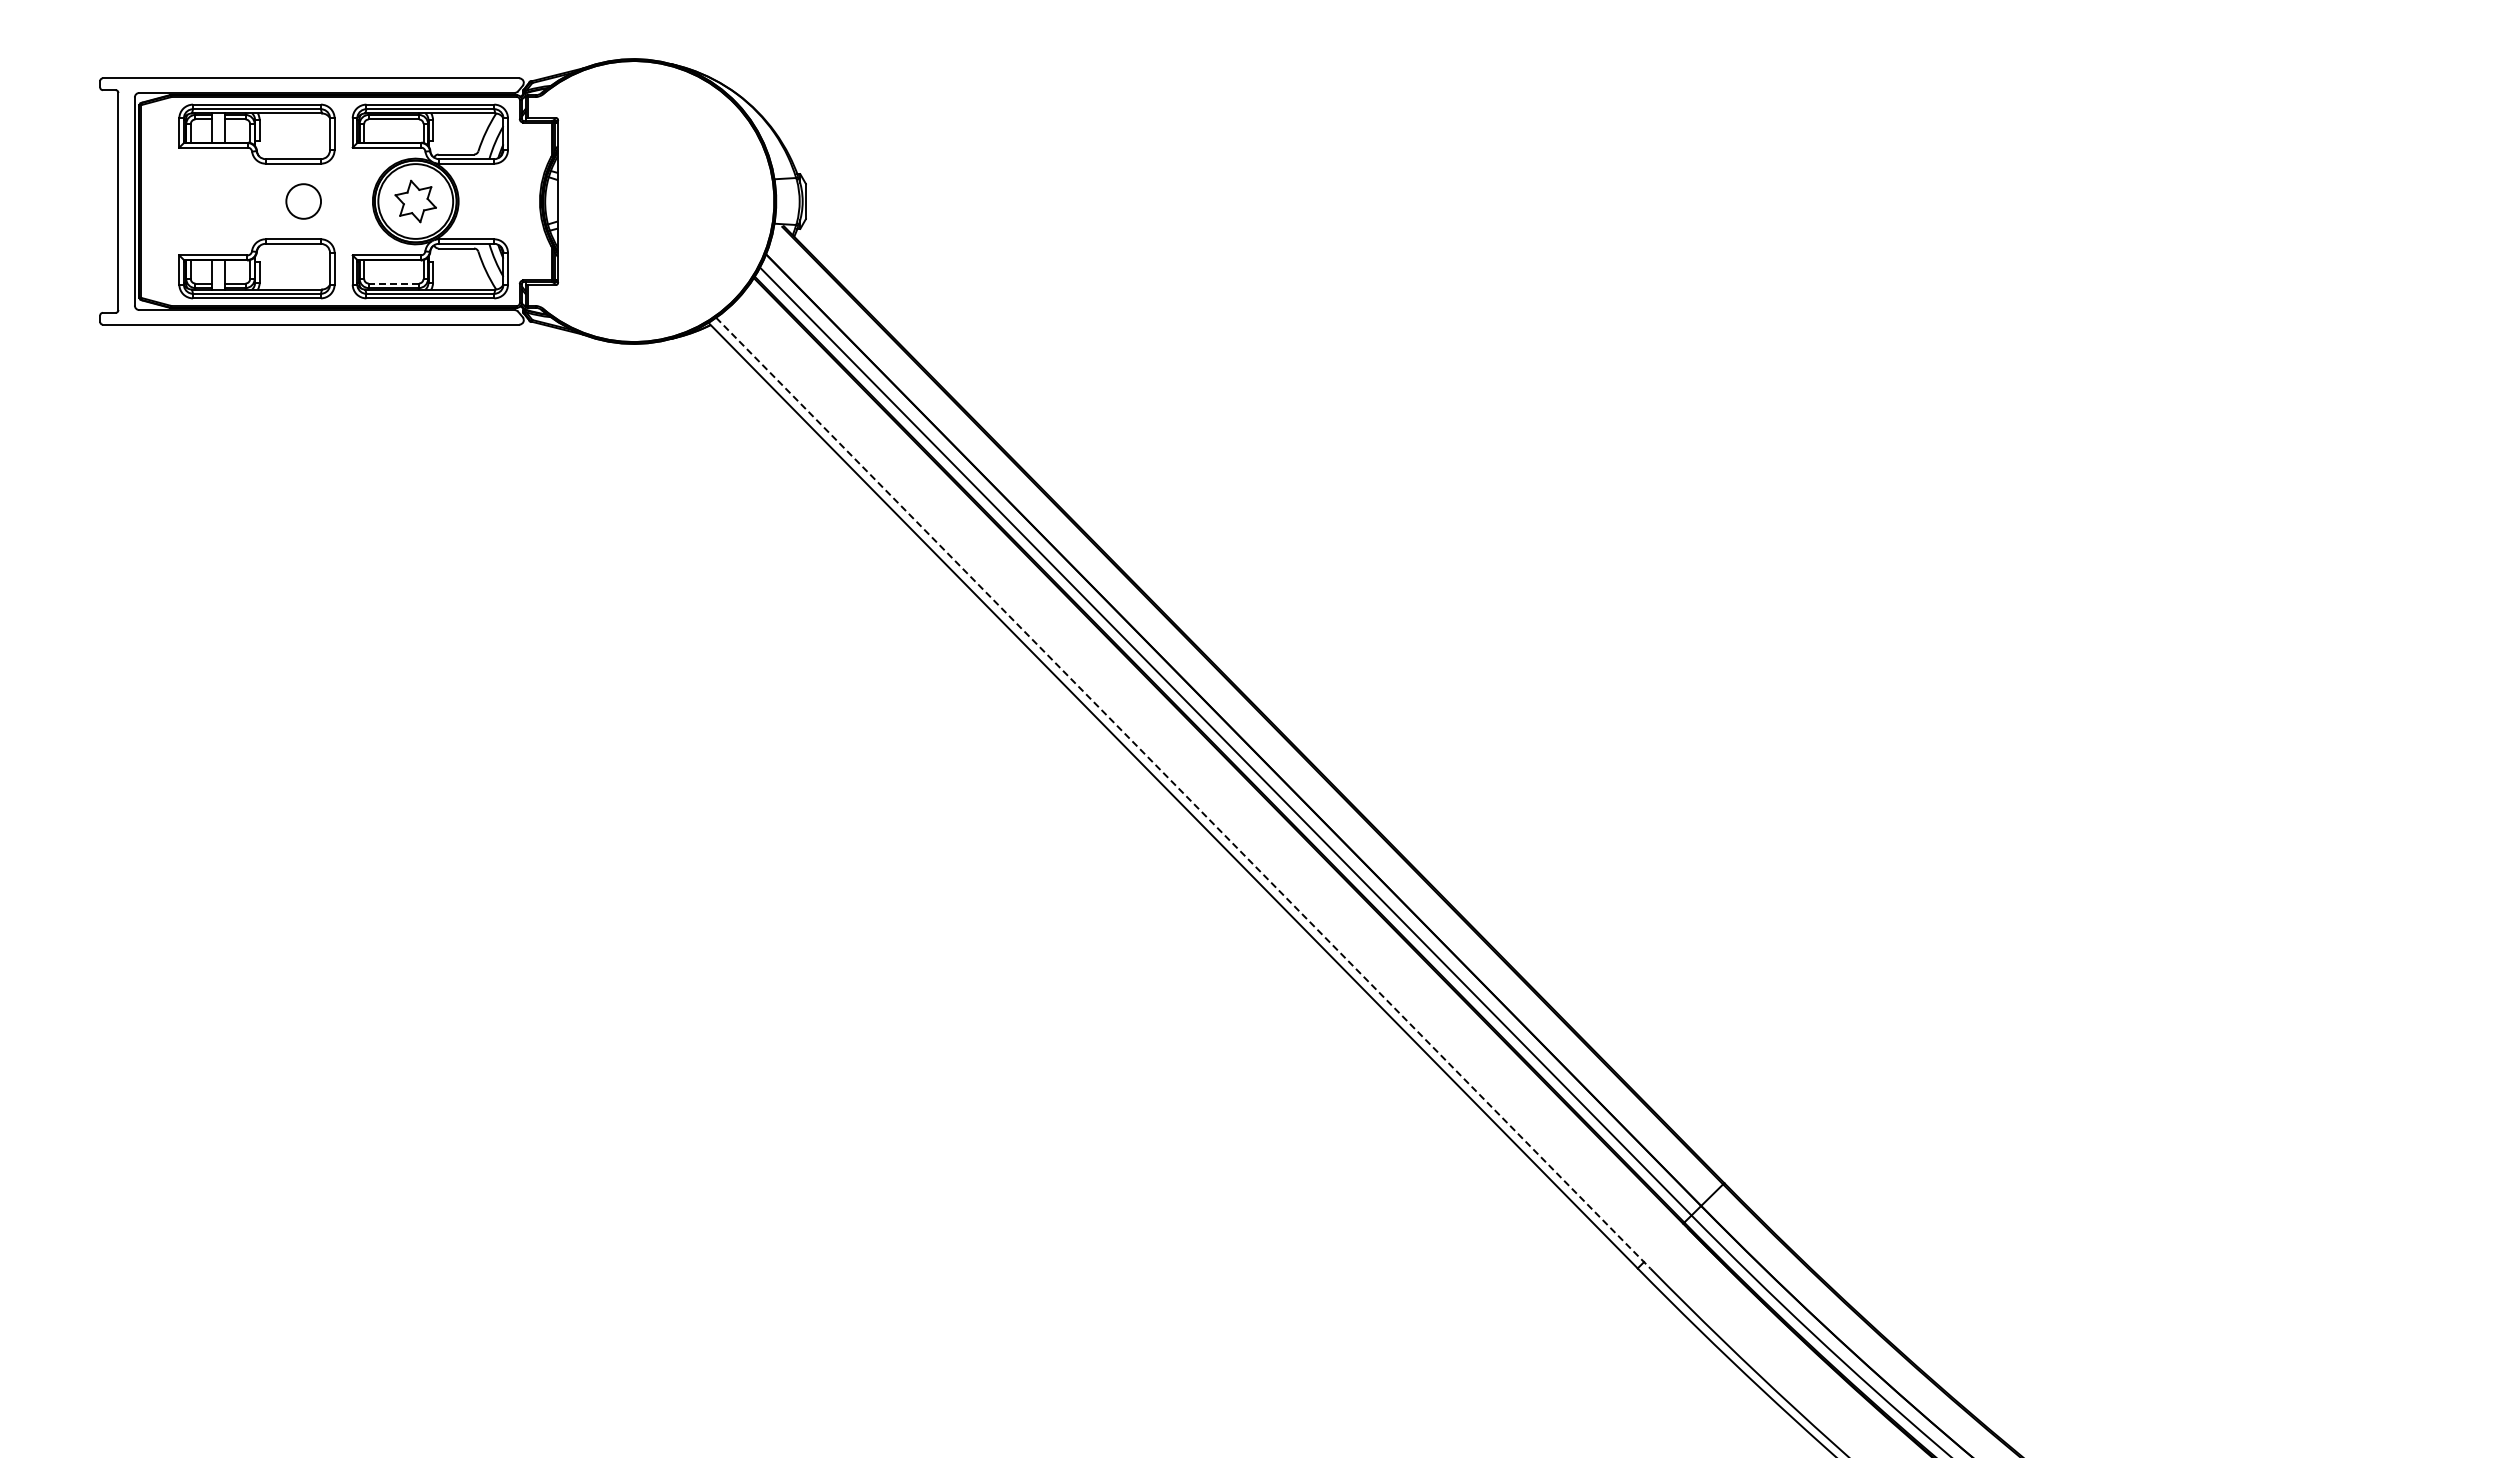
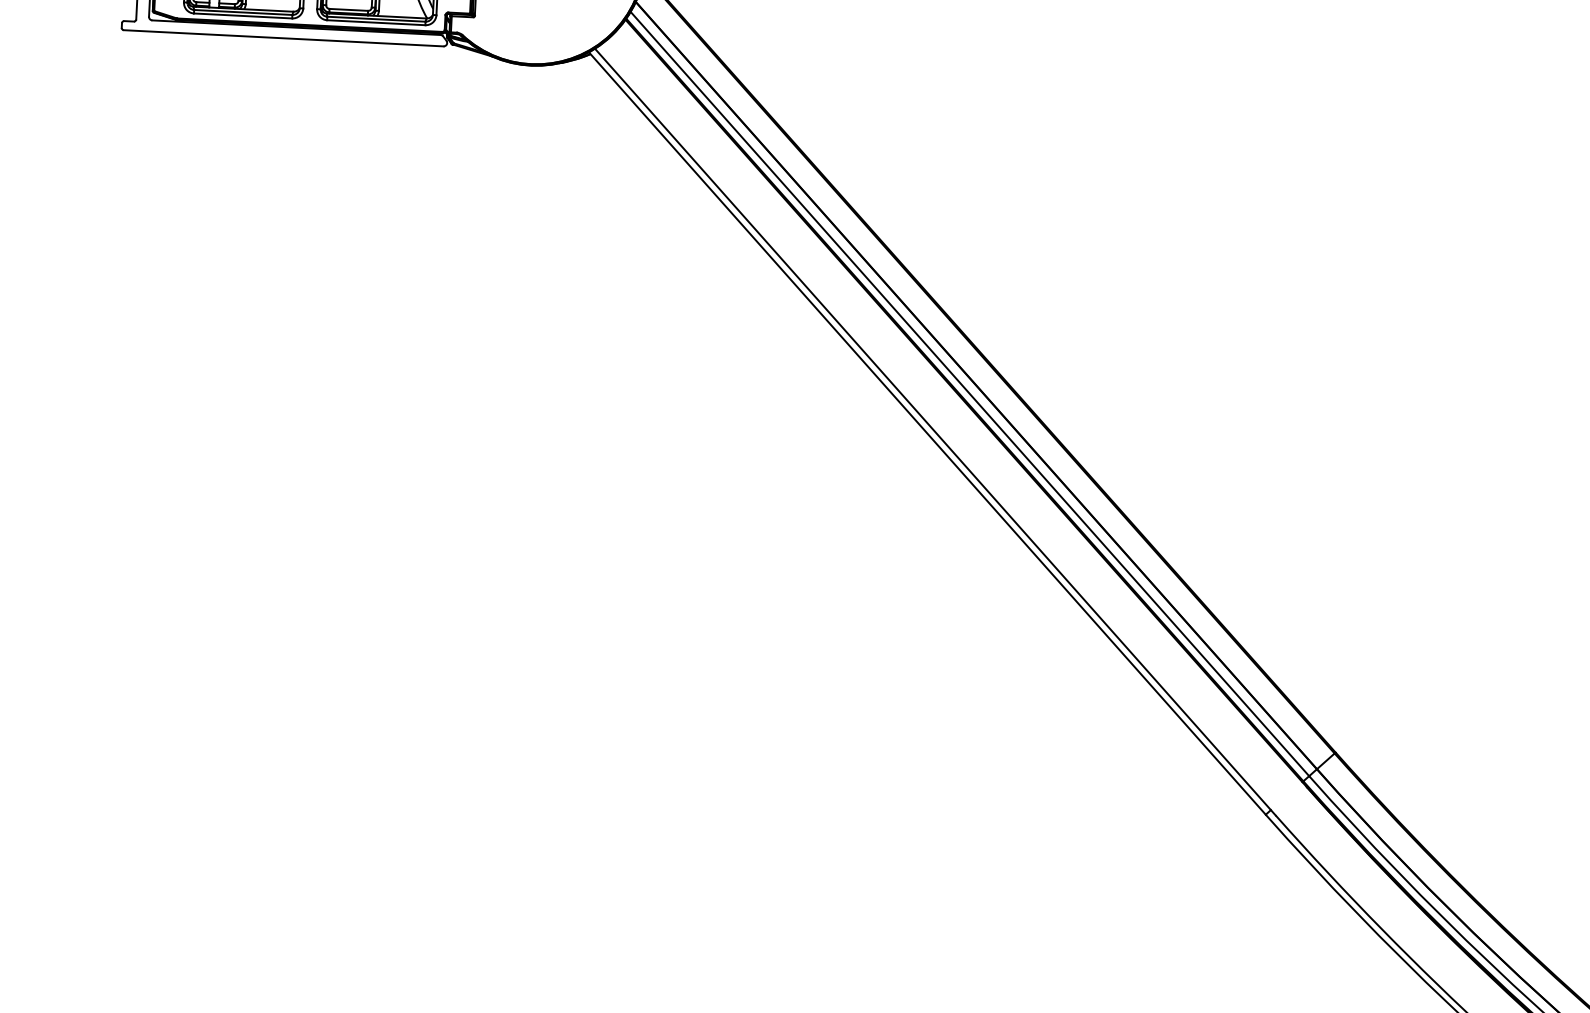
line: (393, 283) -> (348, 9), dashed -> solid
line: (1183, 793) -> (935, 432), dashed -> solid

